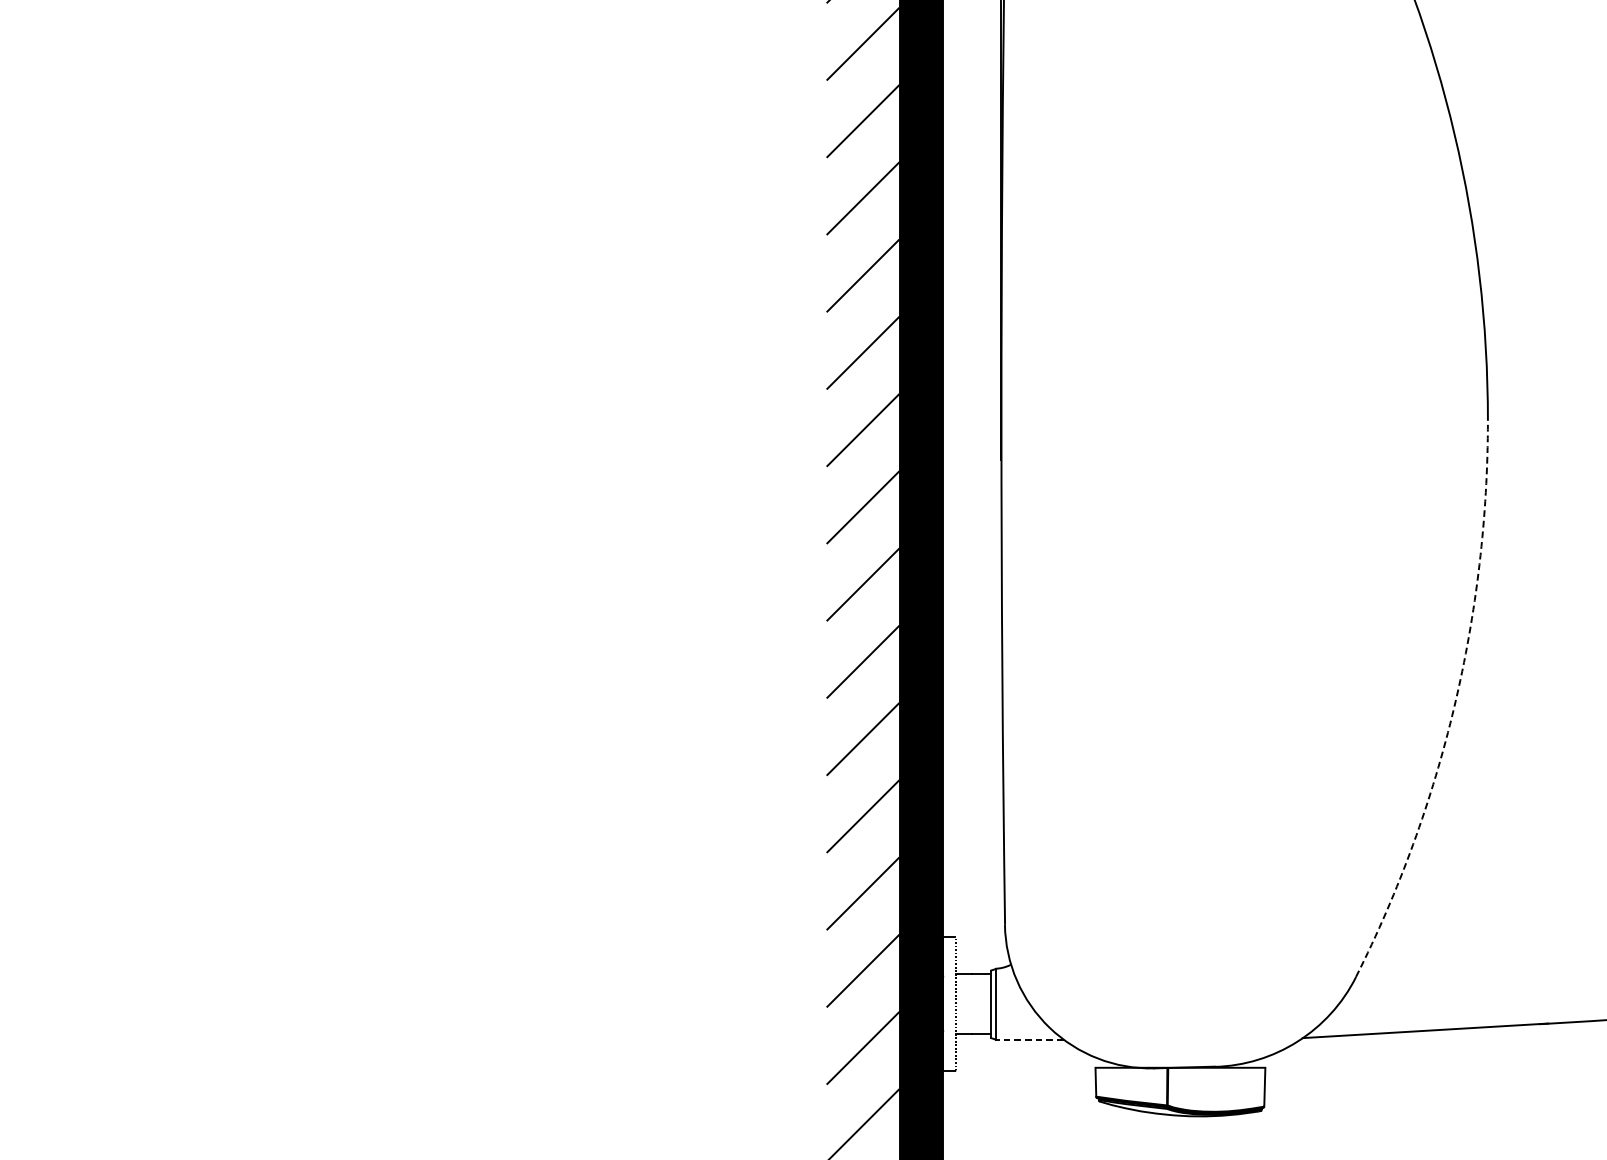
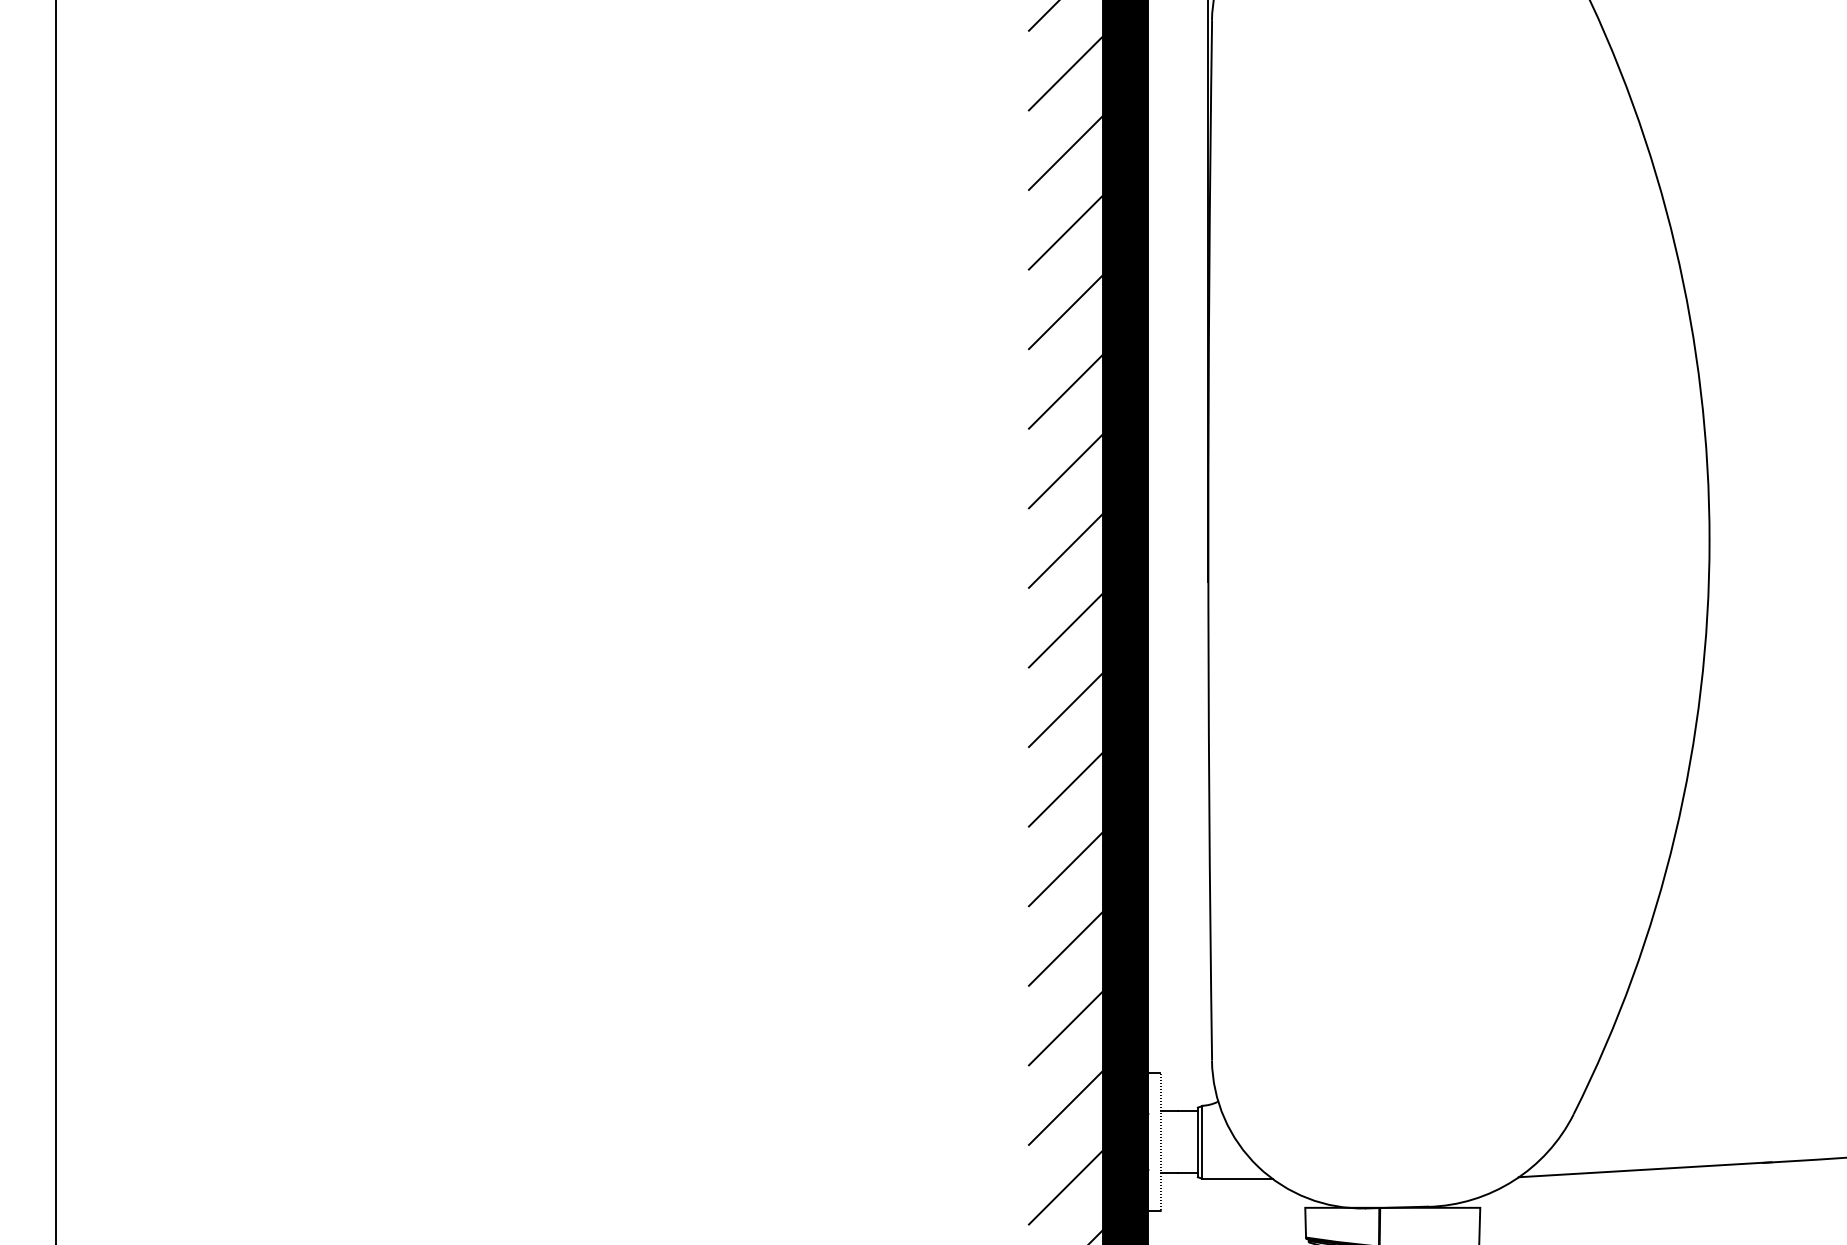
arc: (1454, 706) -> (1675, 835), dashed -> solid
line: (1028, 1039) -> (1236, 1178), dashed -> solid

